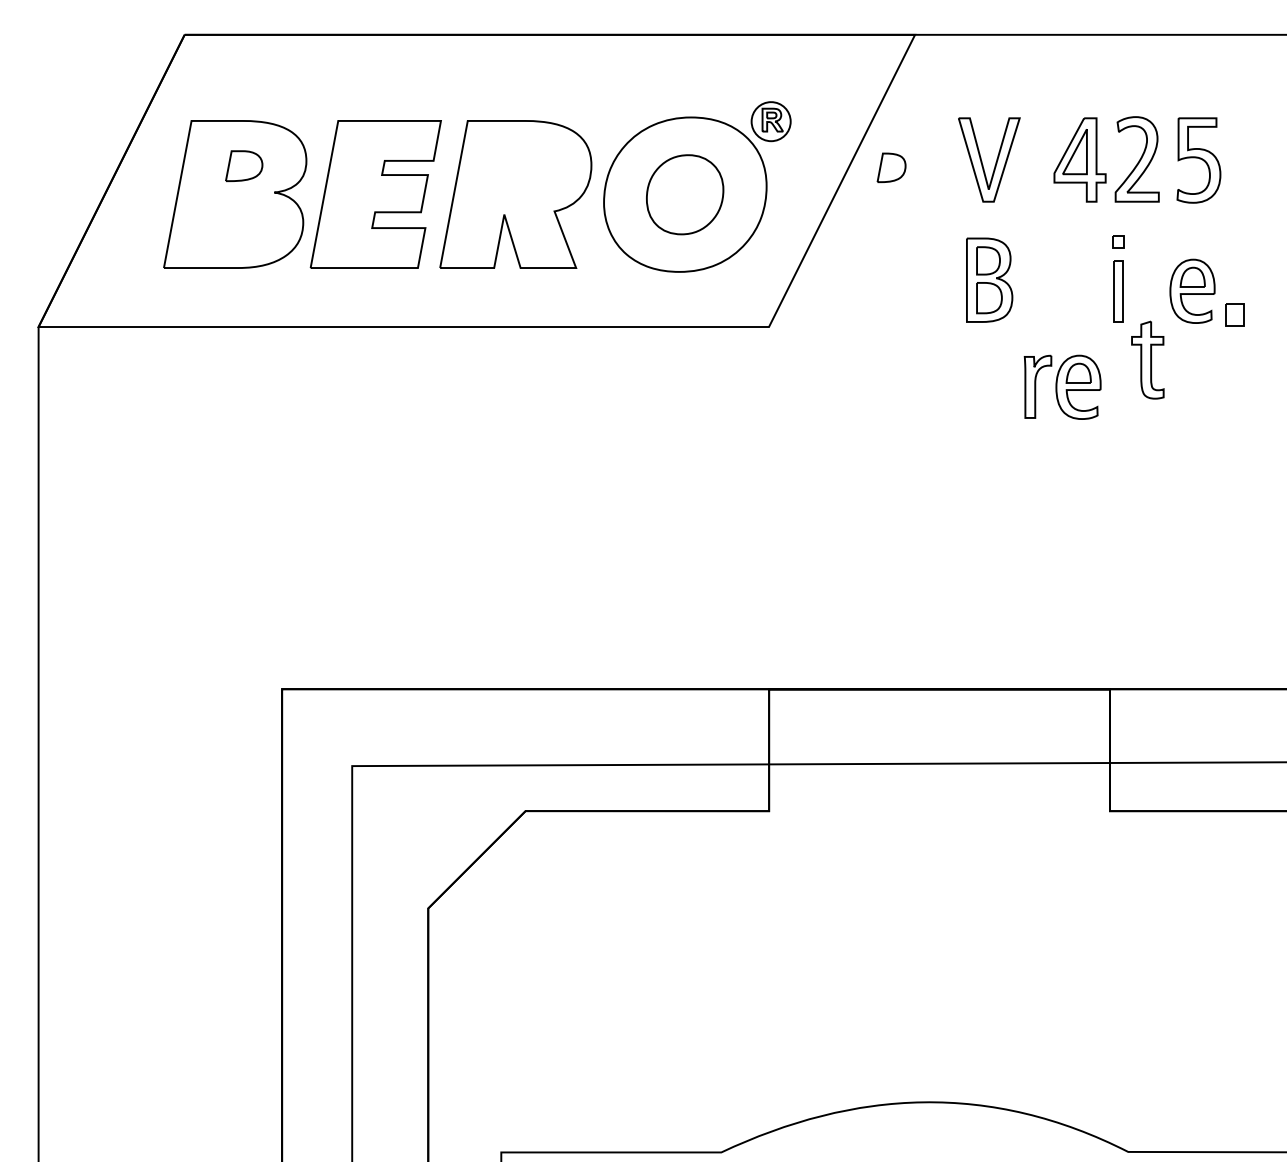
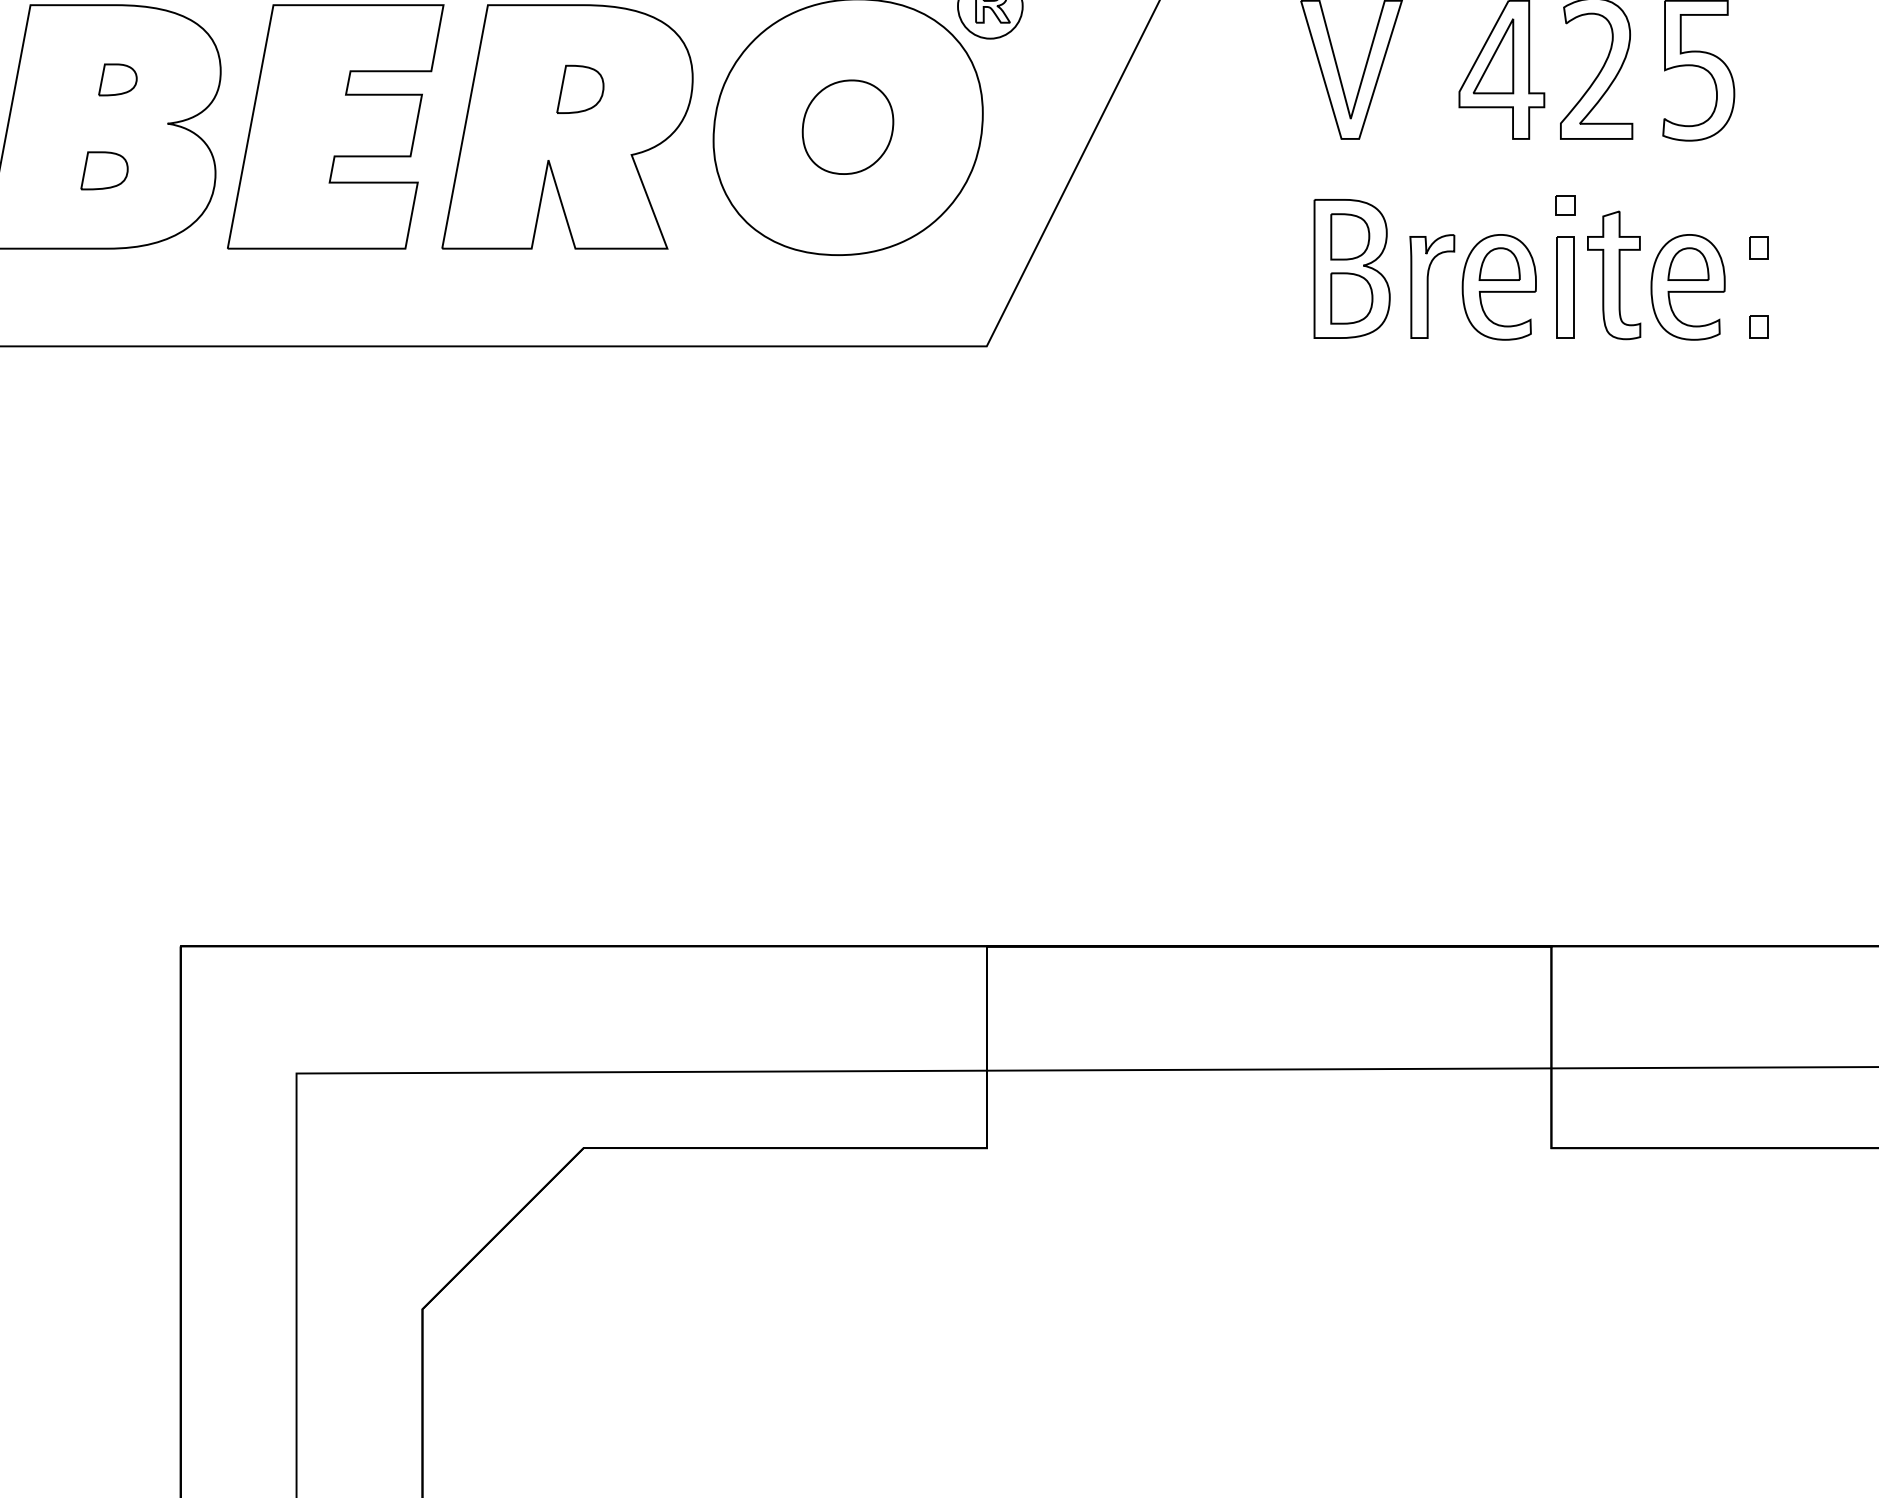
part: (244, 165) -> (118, 78), size x0.62
part: (891, 167) -> (580, 88), moved
part: (685, 194) -> (848, 126), size x0.71
part: (236, 220) -> (104, 169), added
part: (1235, 267) -> (1759, 247), added
part: (1235, 315) -> (1759, 327), size x0.62
part: (1147, 359) -> (1613, 274), moved
part: (1062, 386) -> (1472, 285), moved

